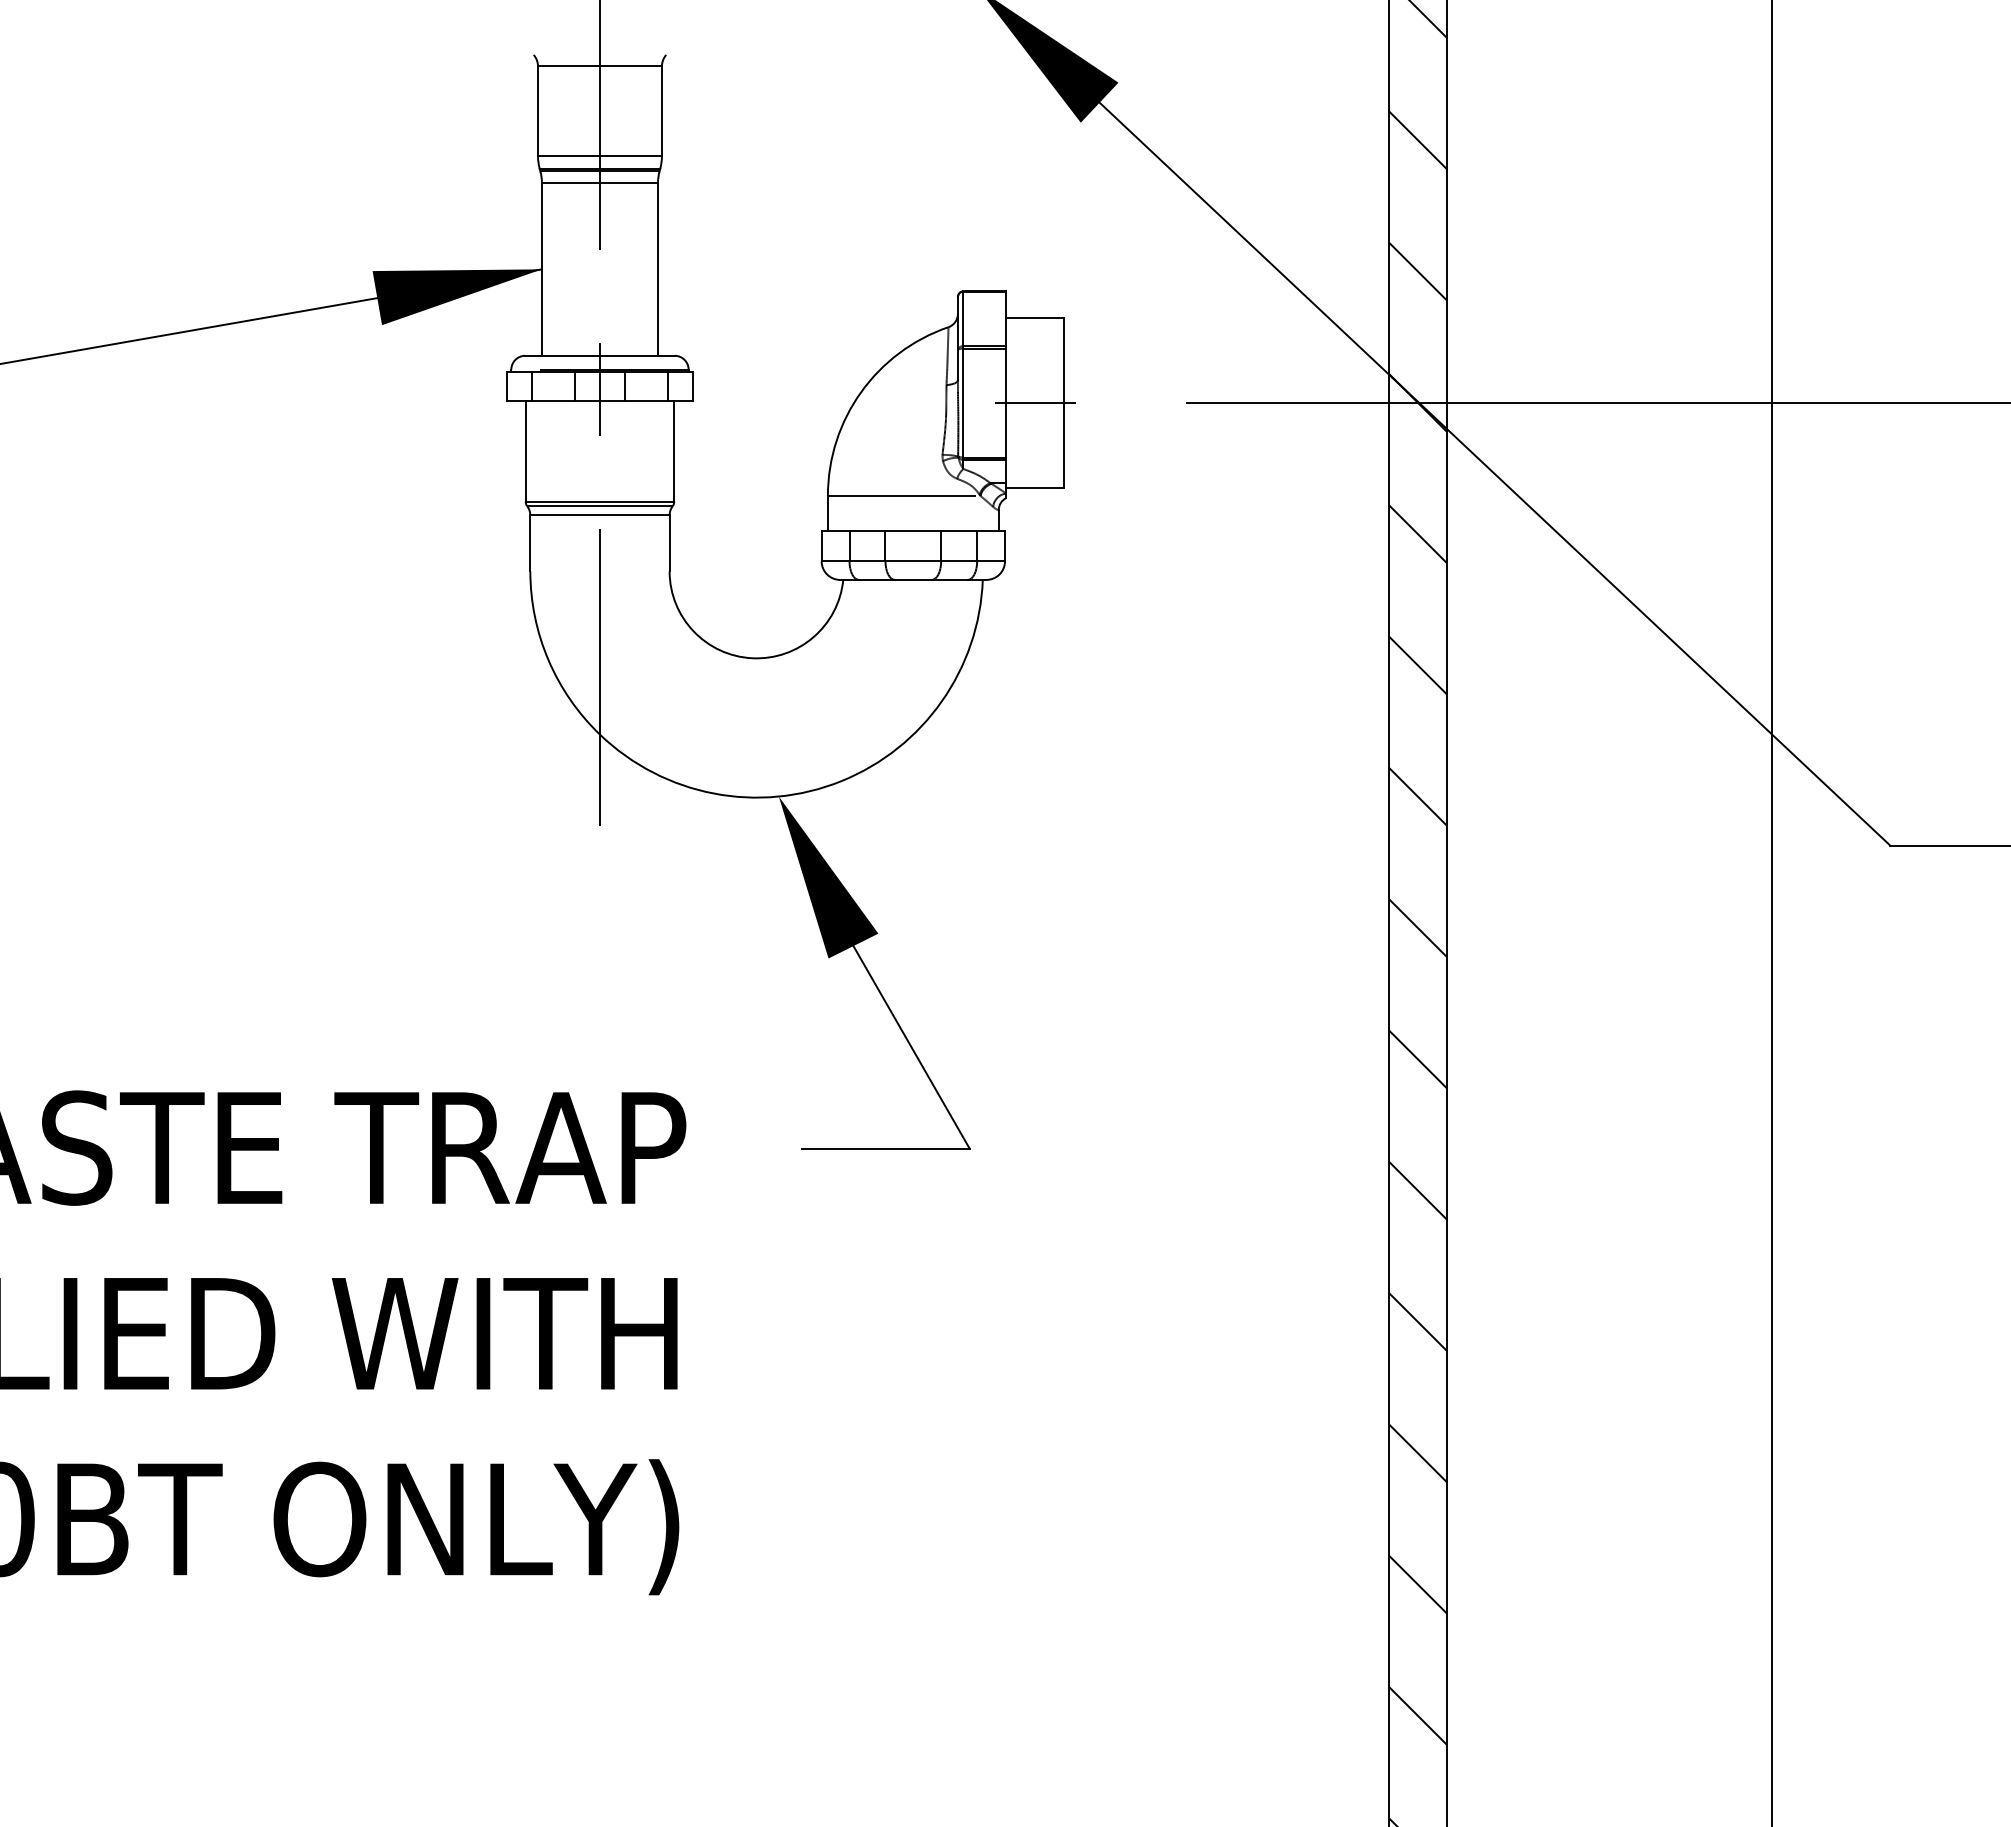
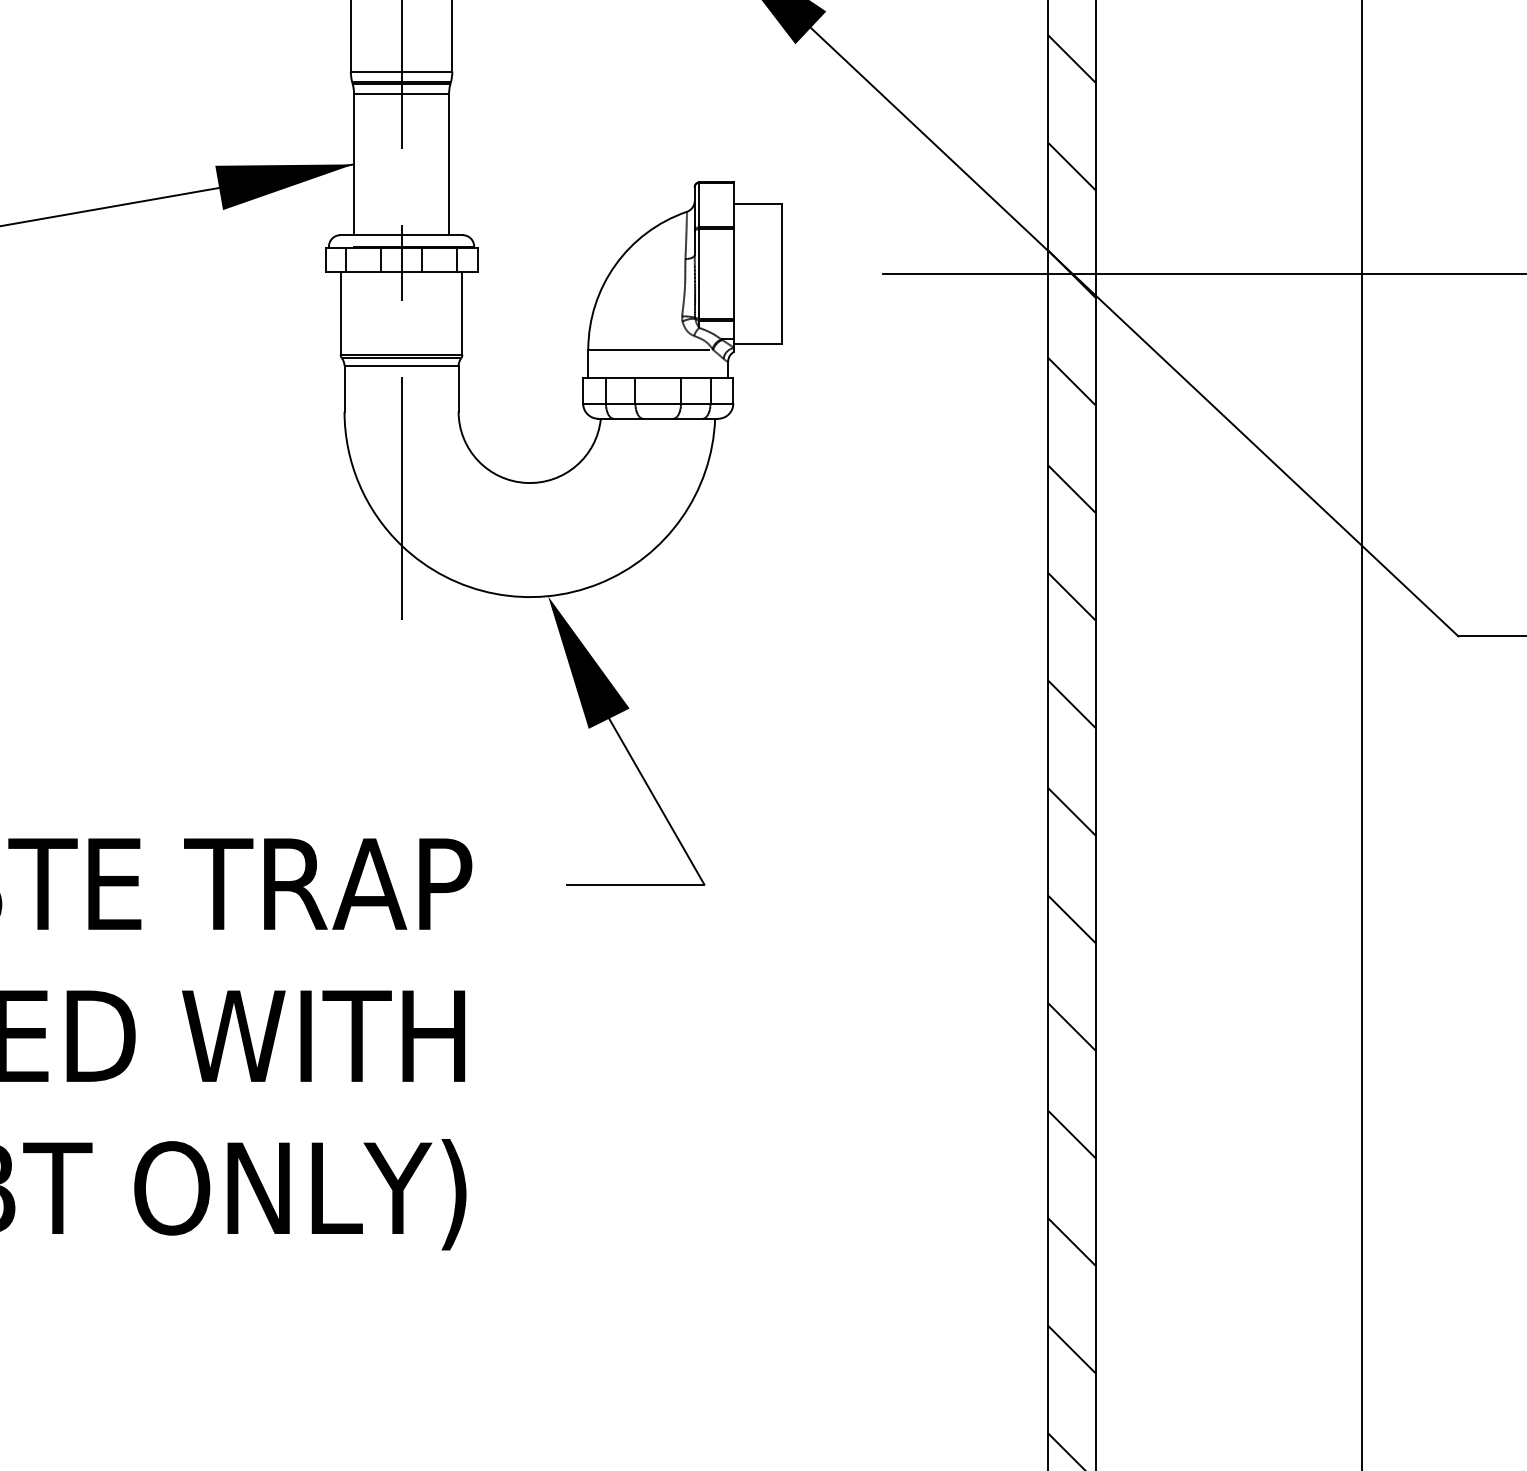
line: (1034, 403) -> (757, 274), removed

